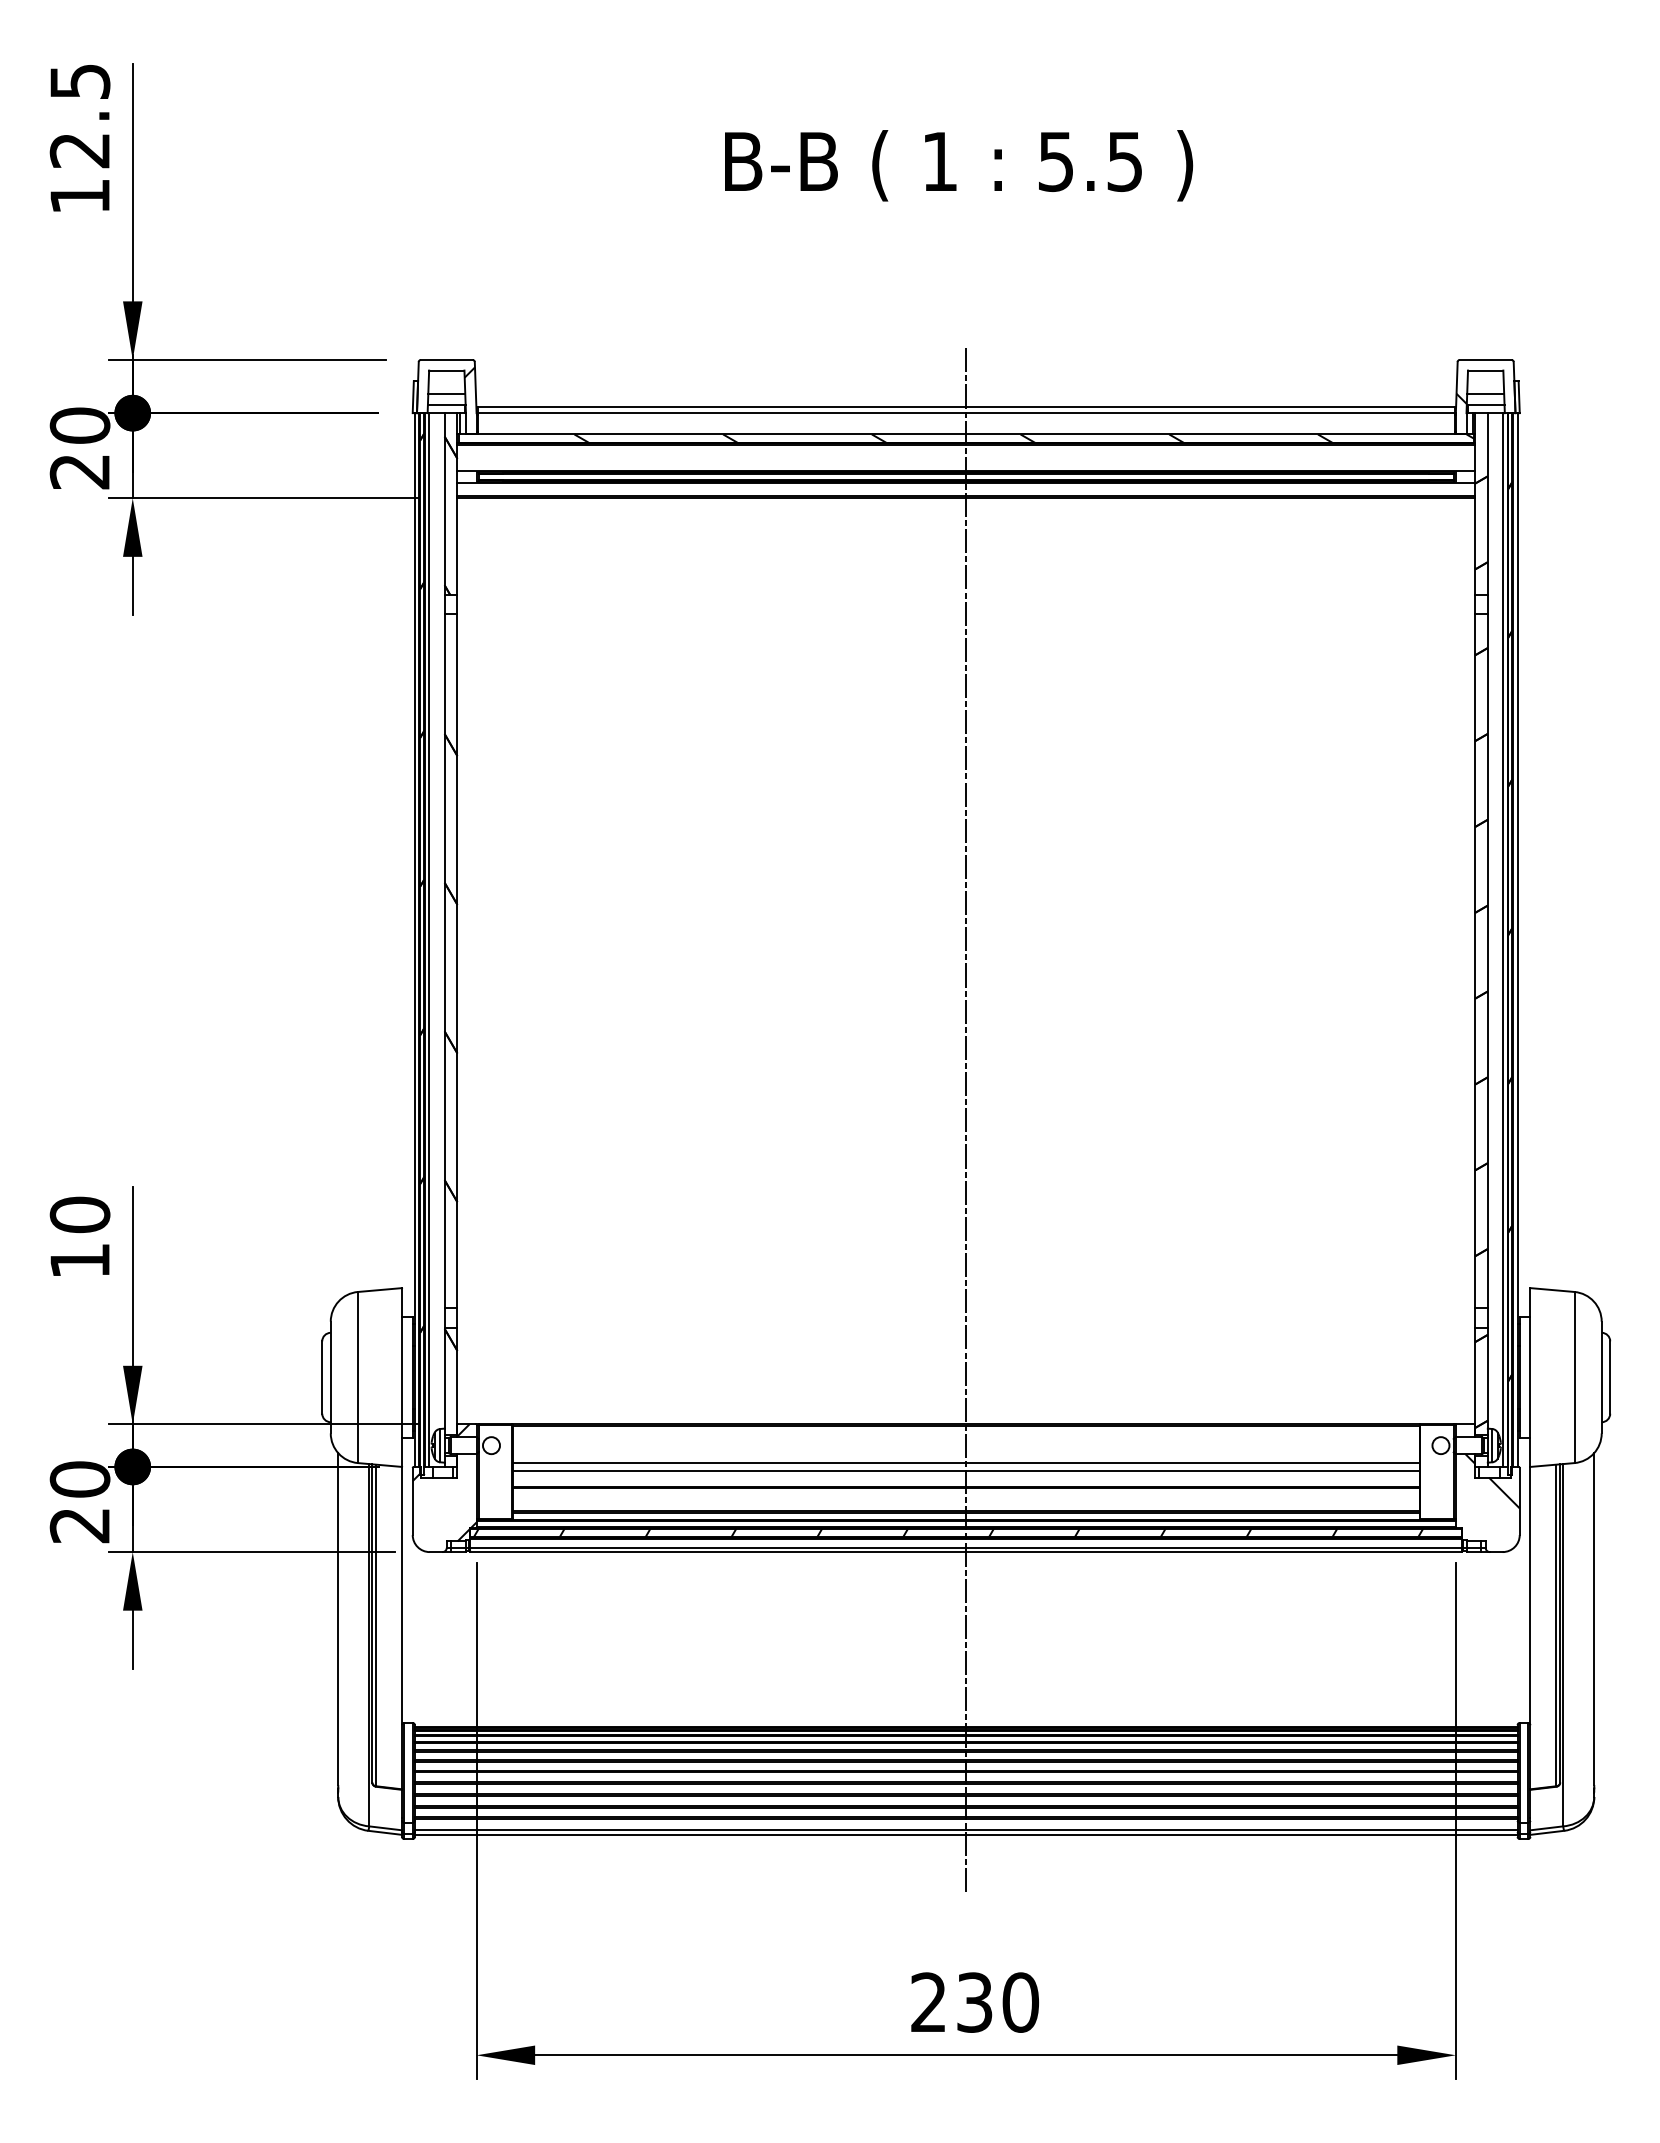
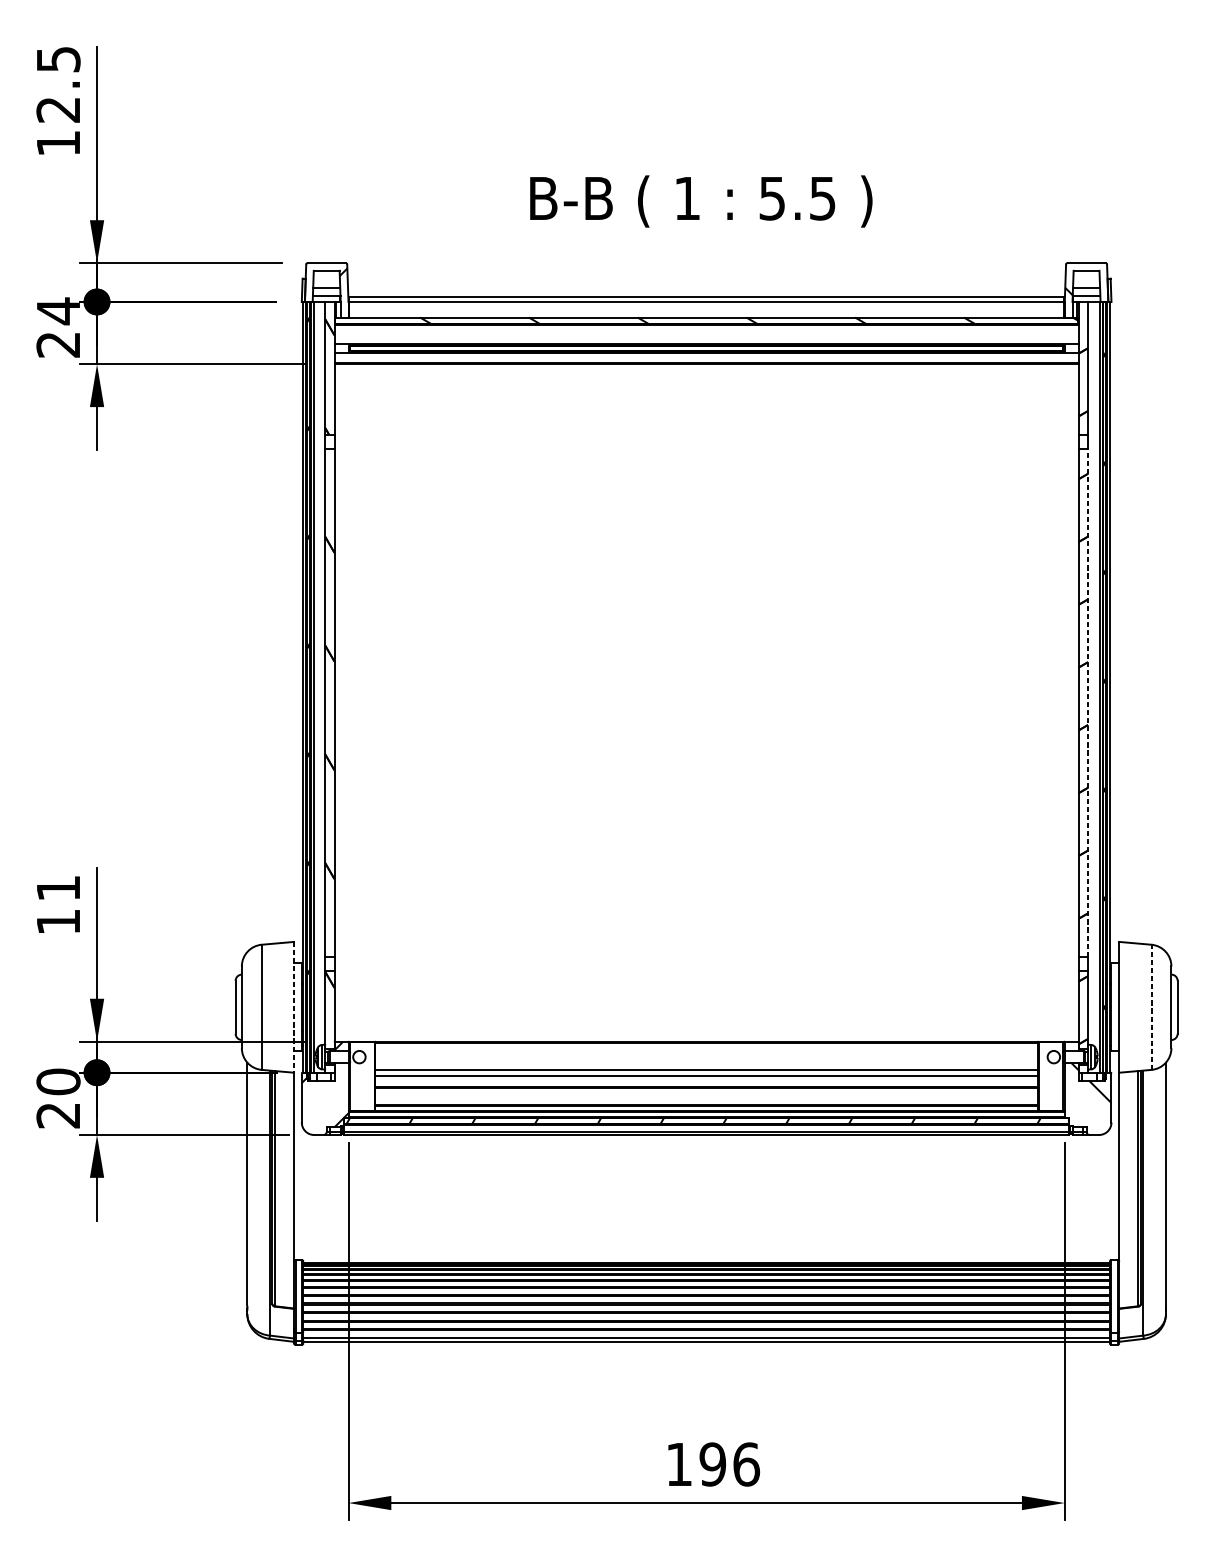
text: (959, 165) -> (701, 201), moved
text: (79, 425) -> (58, 311), 20 -> 24
line: (1487, 960) -> (1087, 702), solid -> dashed
line: (966, 1120) -> (706, 819), removed
text: (79, 1214) -> (58, 888), 10 -> 11
line: (1574, 1377) -> (1151, 1007), solid -> dashed
line: (402, 1378) -> (294, 1008), solid -> dashed
text: (975, 2002) -> (713, 1464), 230 -> 196

